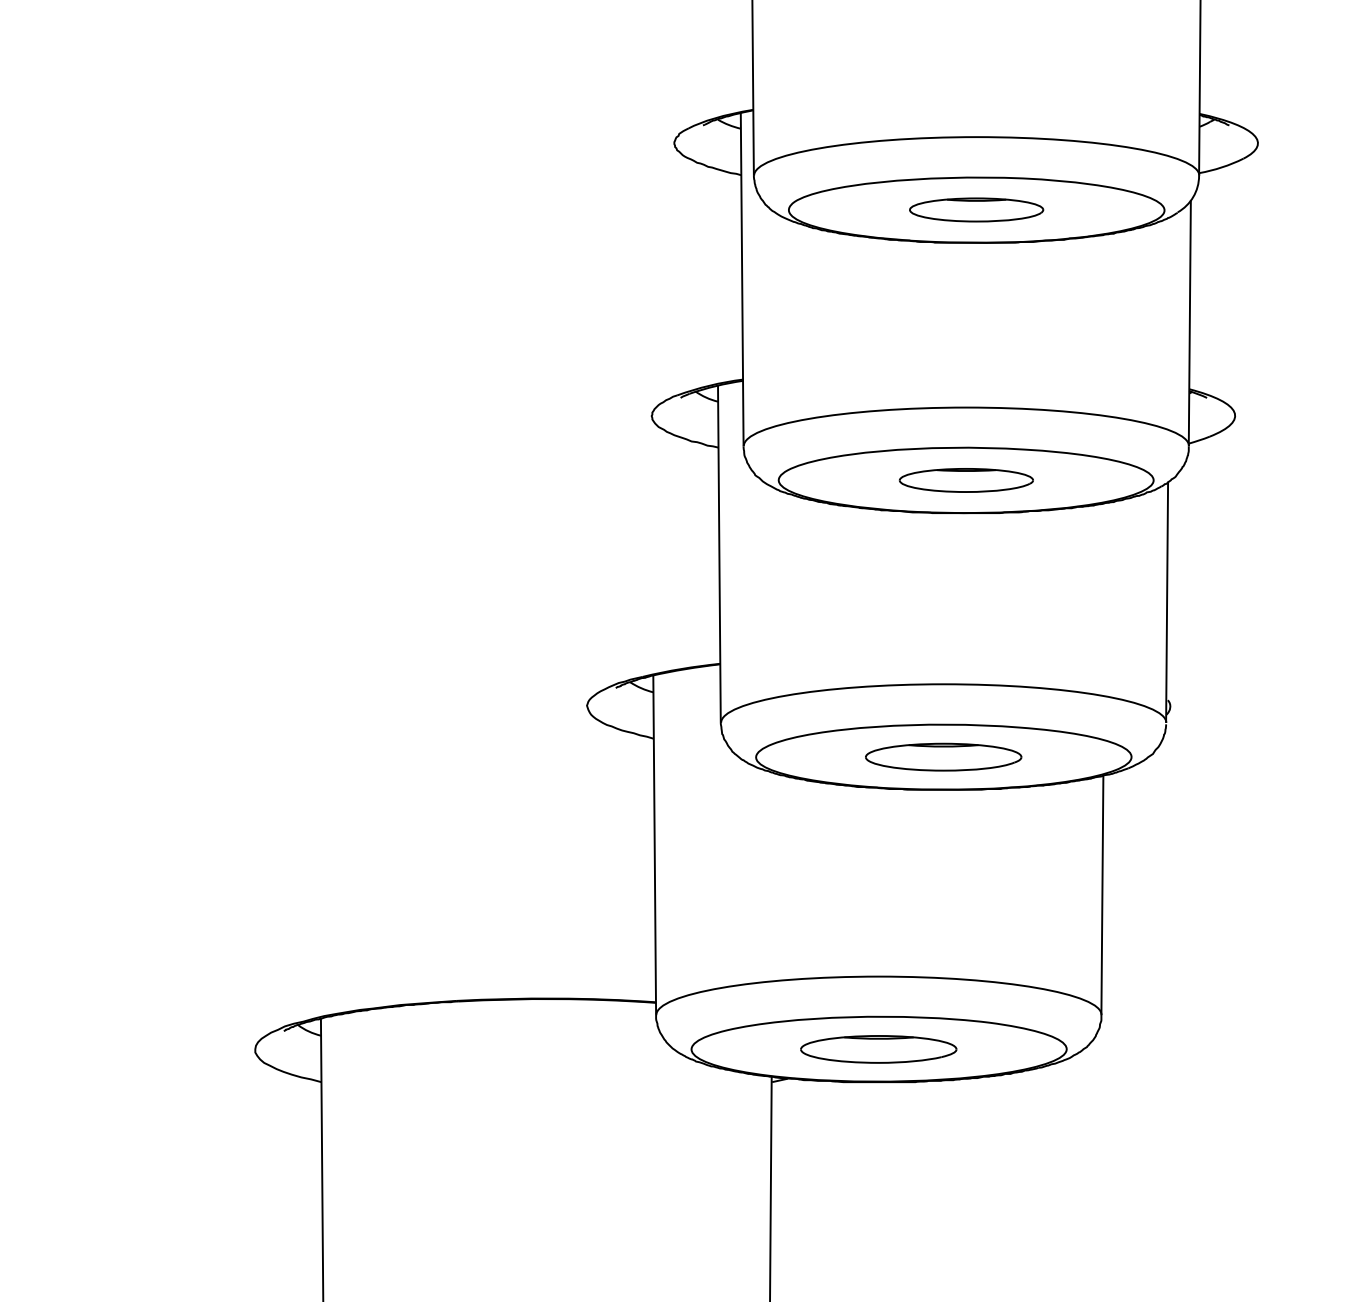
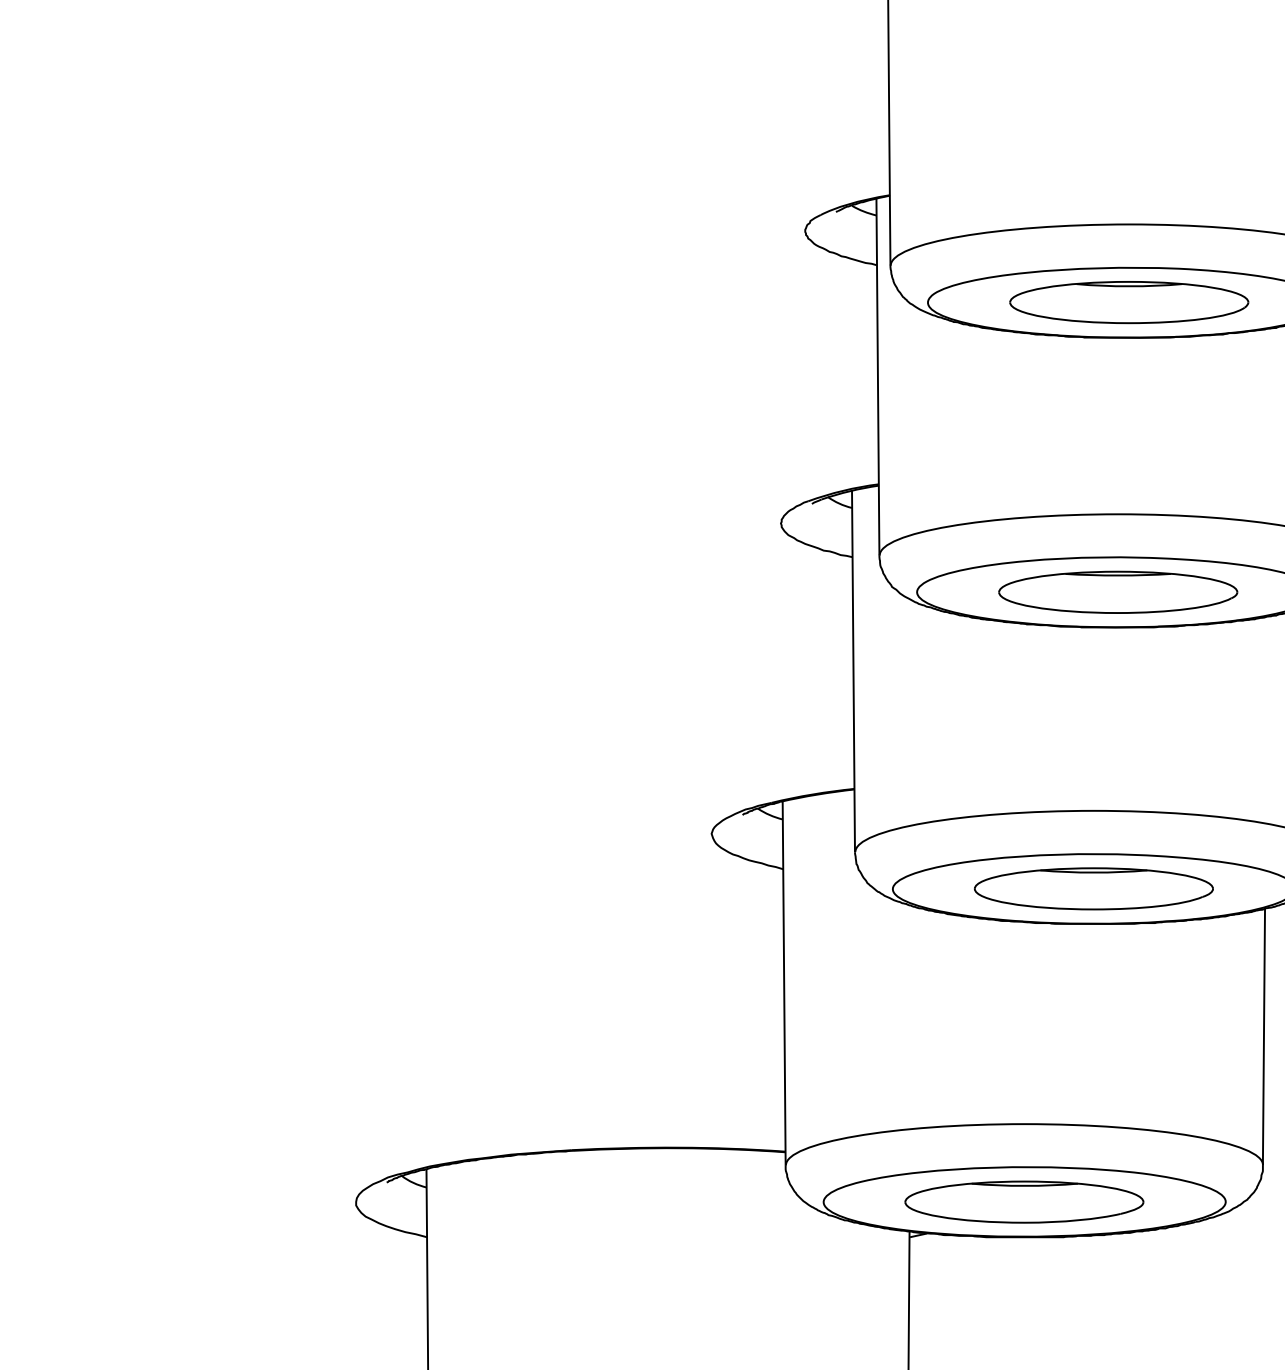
part: (976, 209) -> (1129, 302), size x1.67
part: (966, 480) -> (1118, 592), size x1.67
part: (943, 757) -> (1093, 889), size x1.43
part: (878, 1049) -> (1024, 1202), size x1.43

